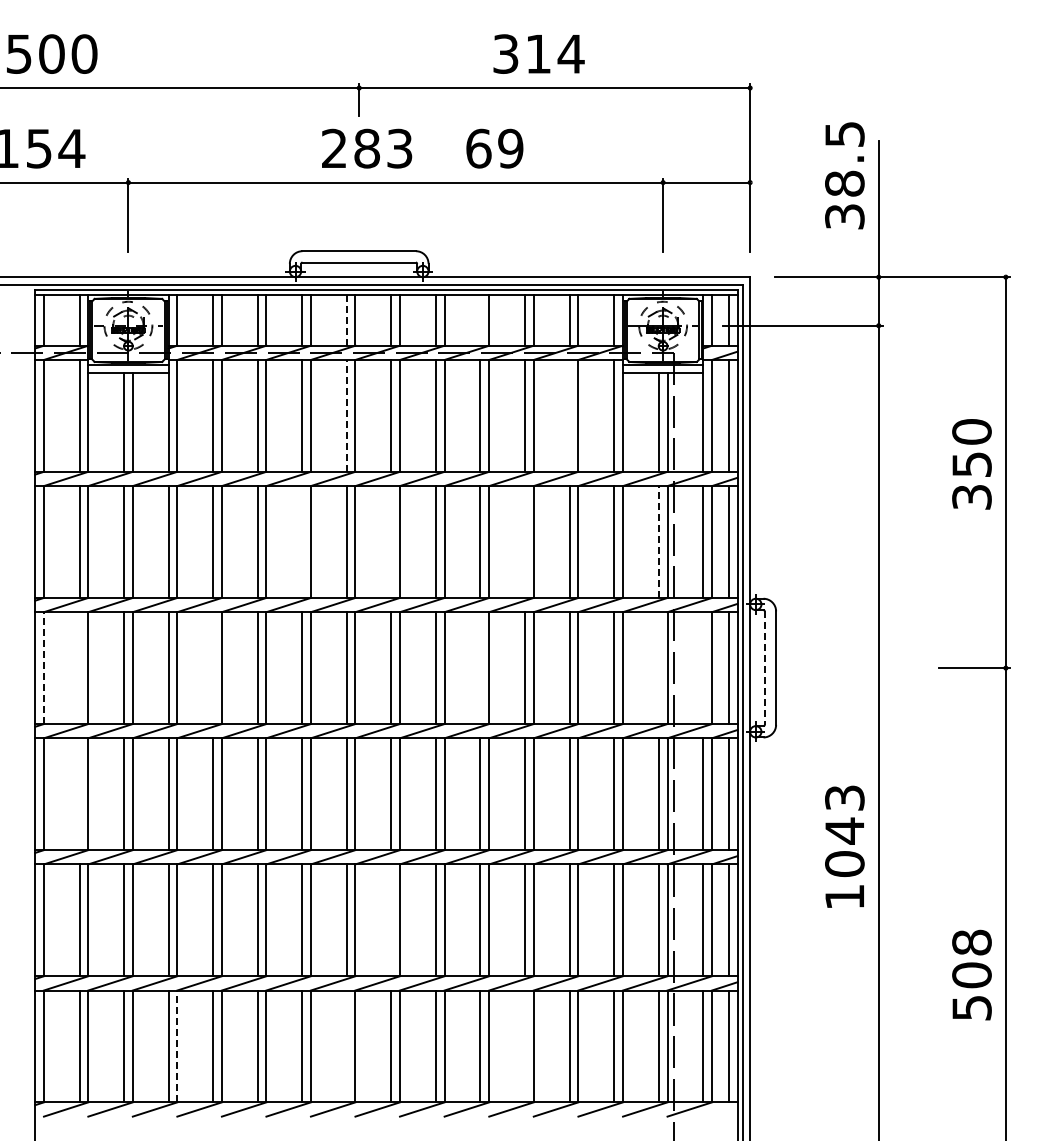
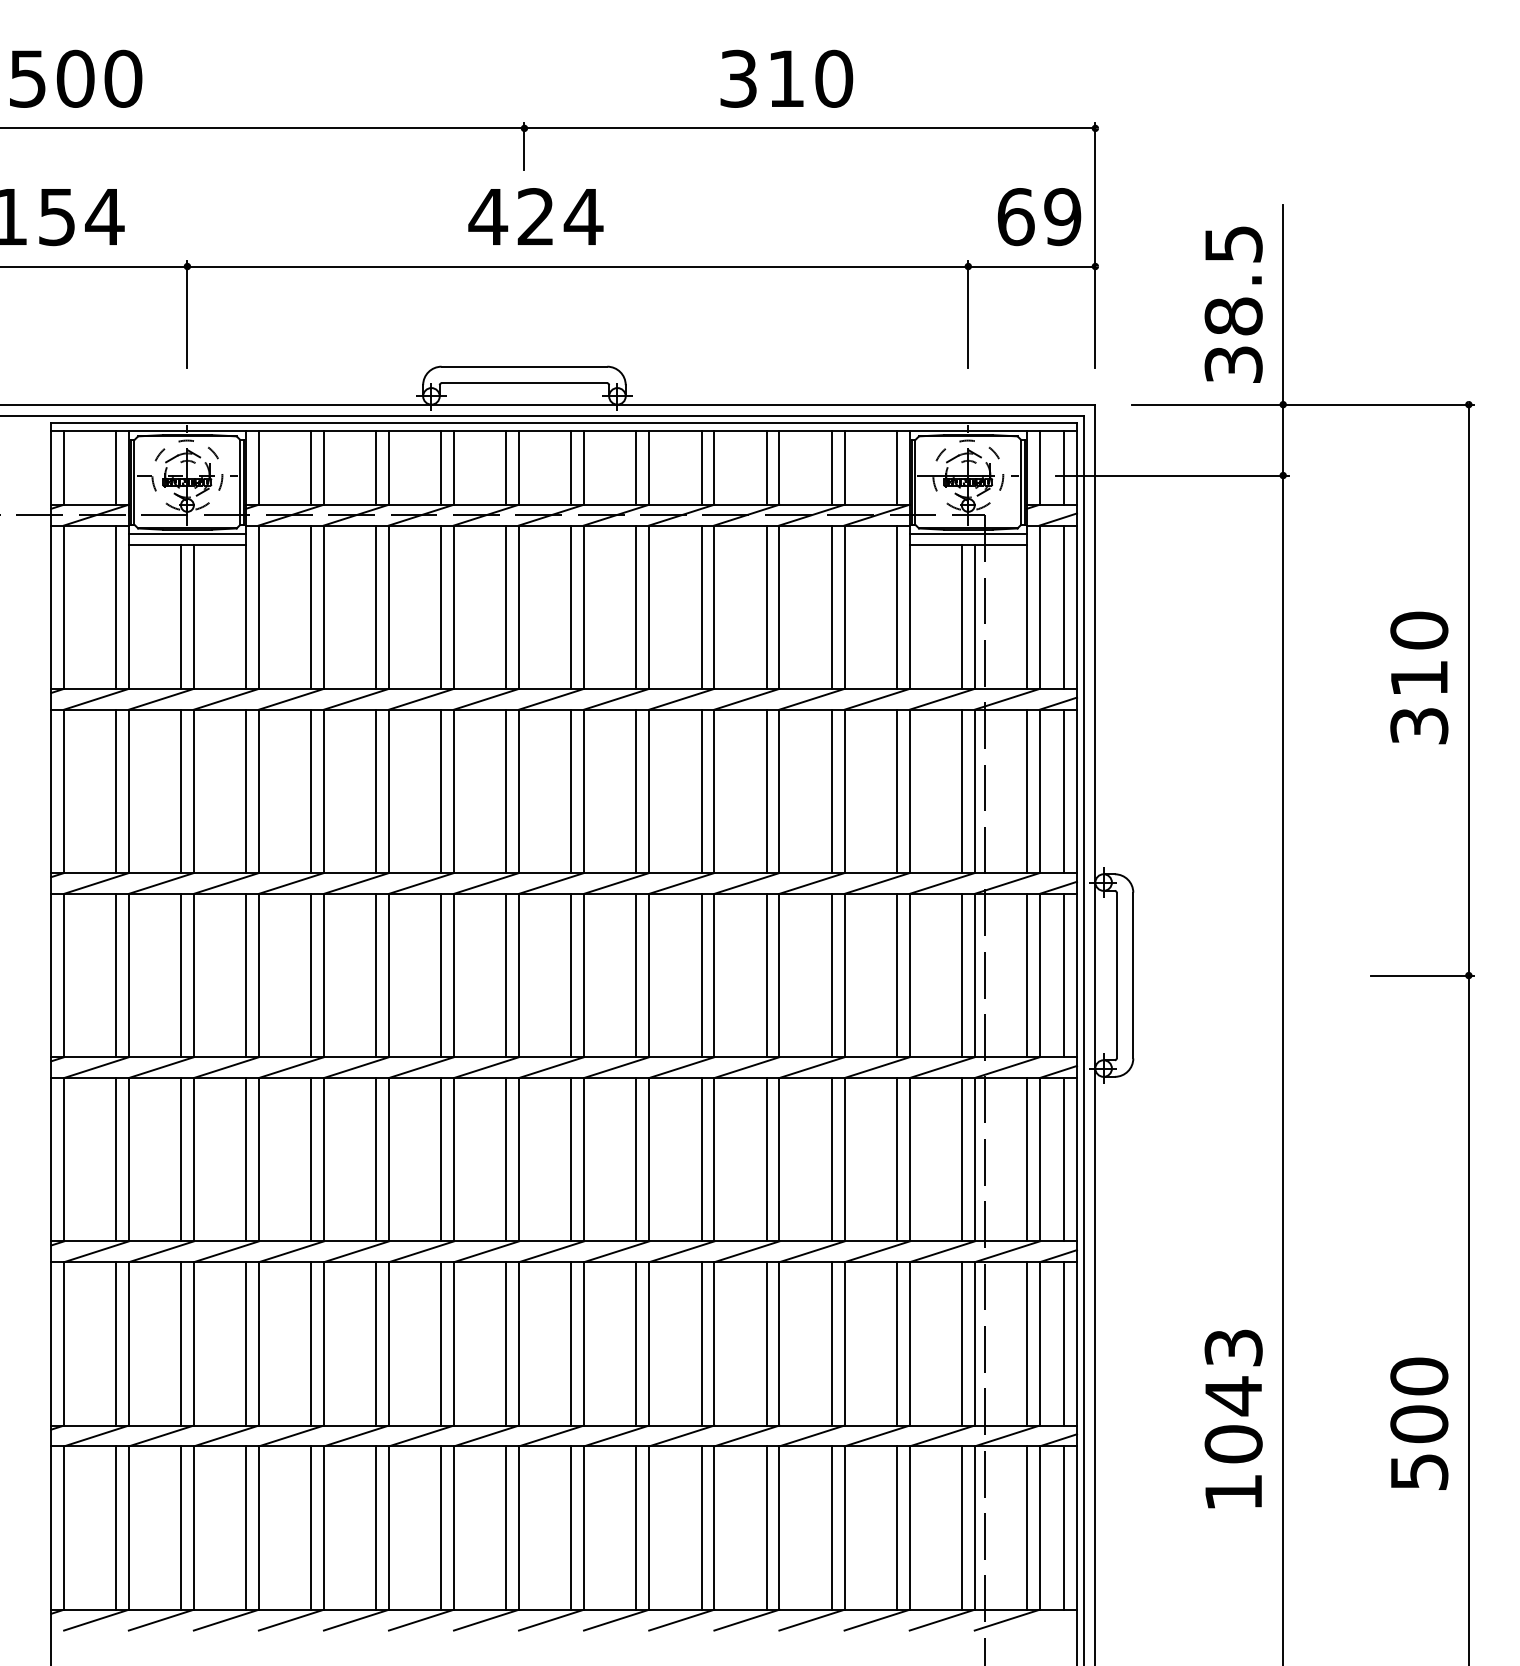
text: (570, 53) -> (833, 77), 314 -> 310
text: (366, 148) -> (535, 216), 283 -> 424
text: (494, 148) -> (1038, 216), moved
text: (844, 175) -> (1233, 304), moved
line: (346, 320) -> (505, 467), dashed -> solid
line: (480, 320) -> (701, 467), added
line: (346, 415) -> (505, 606), dashed -> solid
line: (569, 415) -> (831, 606), added
text: (971, 464) -> (1418, 678), 350 -> 310
line: (302, 541) -> (441, 790), added
line: (391, 541) -> (571, 790), added
line: (524, 541) -> (765, 790), added
line: (658, 542) -> (961, 792), dashed -> solid
line: (43, 668) -> (63, 976), dashed -> solid
line: (79, 668) -> (115, 976), added
line: (213, 668) -> (311, 976), added
line: (480, 668) -> (701, 976), added
line: (658, 668) -> (961, 976), added
line: (703, 668) -> (1027, 976), added
line: (764, 668) -> (1116, 976), dashed -> solid
line: (79, 794) -> (115, 1160), added
text: (844, 846) -> (1233, 1418), moved
line: (391, 920) -> (571, 1344), added
text: (971, 942) -> (1418, 1376), 508 -> 500
line: (177, 1046) -> (259, 1528), dashed -> solid
line: (346, 1046) -> (505, 1528), added
line: (524, 1046) -> (765, 1528), added

